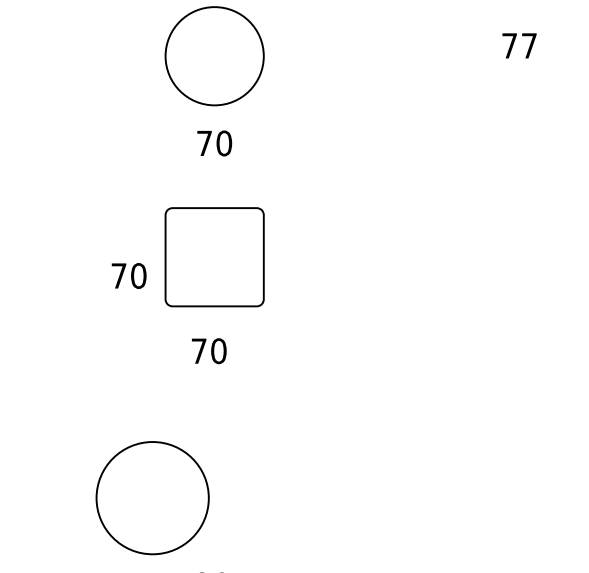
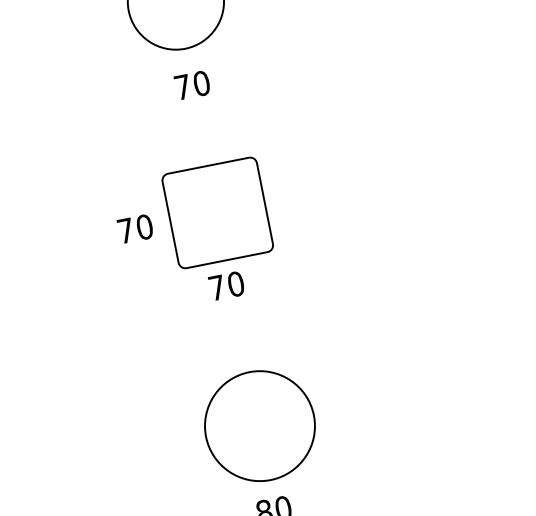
part: (214, 257) -> (217, 213), moved
circle: (152, 498) -> (259, 426), moved

